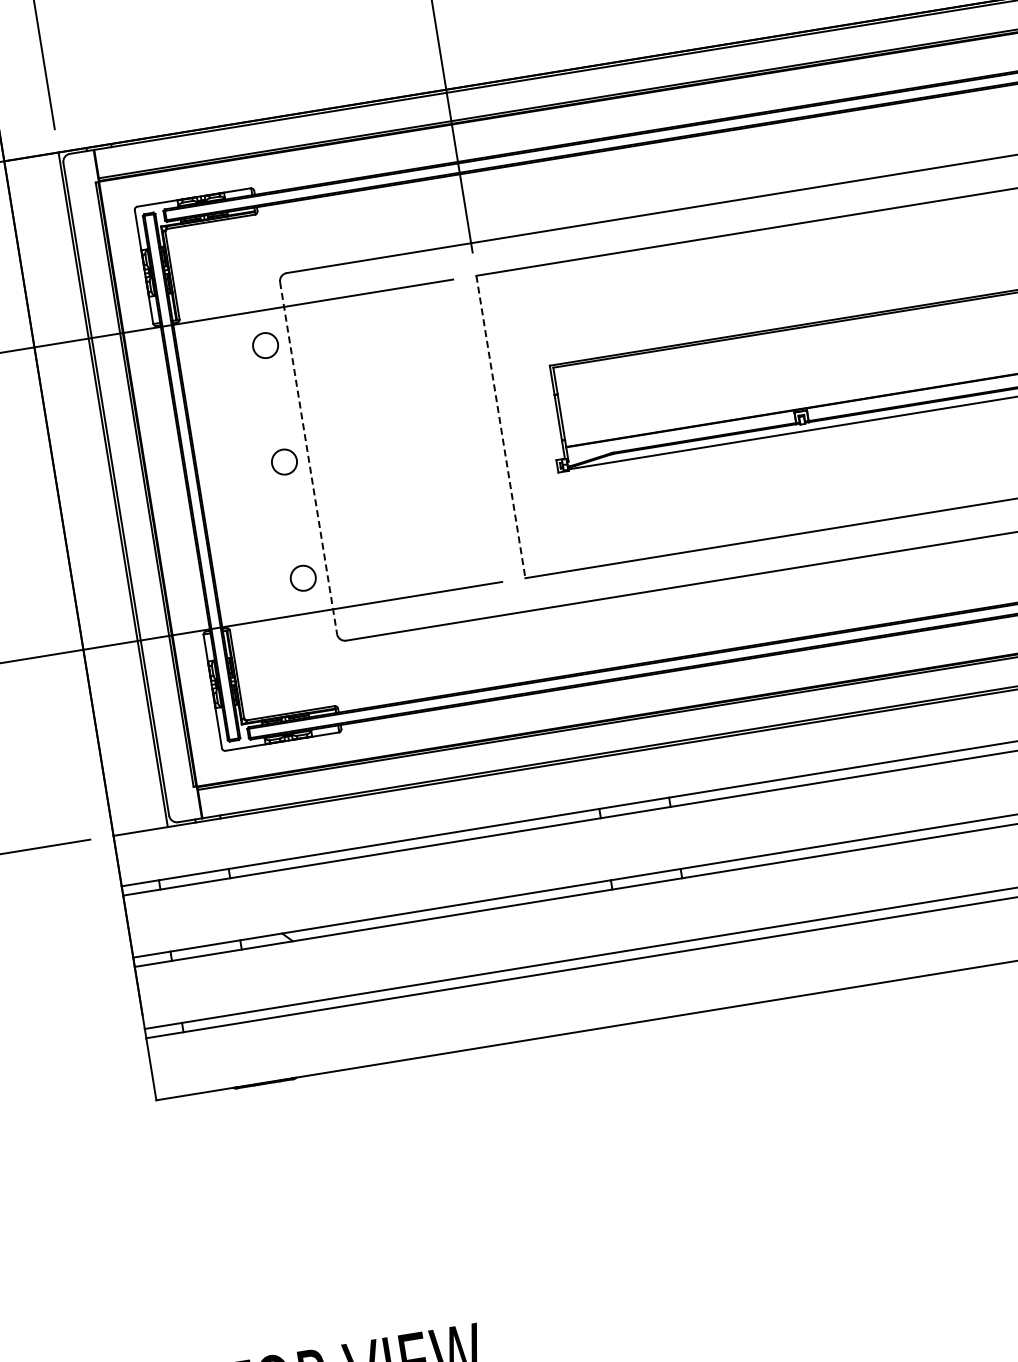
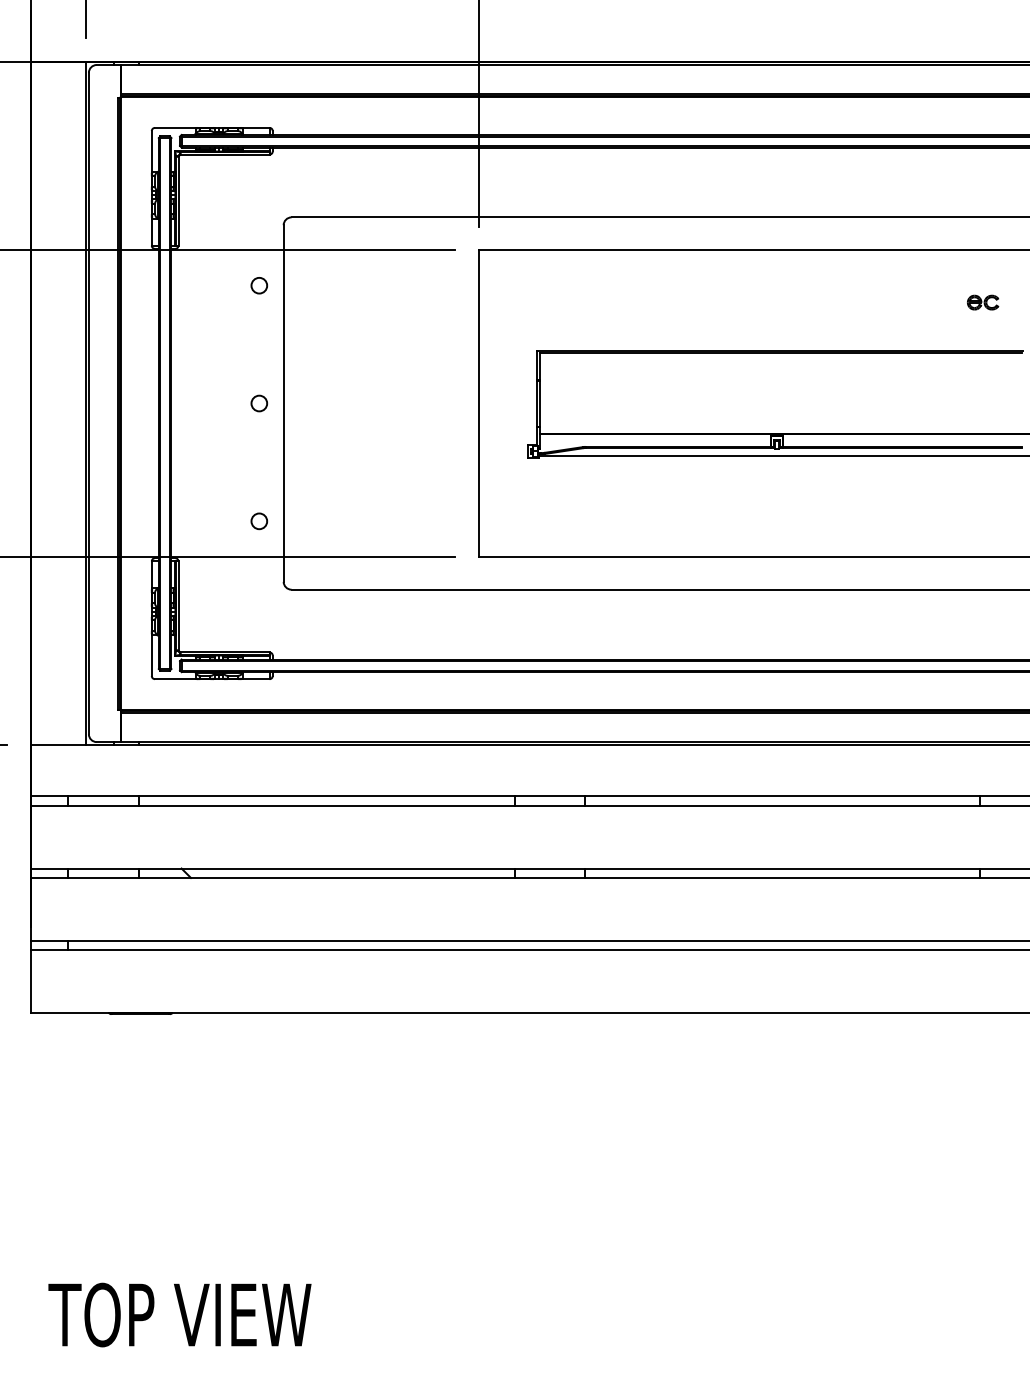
part: (983, 246) -> (983, 302), added
circle: (265, 345) -> (259, 285), size x0.62
line: (501, 427) -> (478, 404), dashed -> solid
line: (308, 459) -> (283, 404), dashed -> solid
circle: (284, 461) -> (259, 403), size x0.62
circle: (303, 578) -> (259, 521), size x0.62

